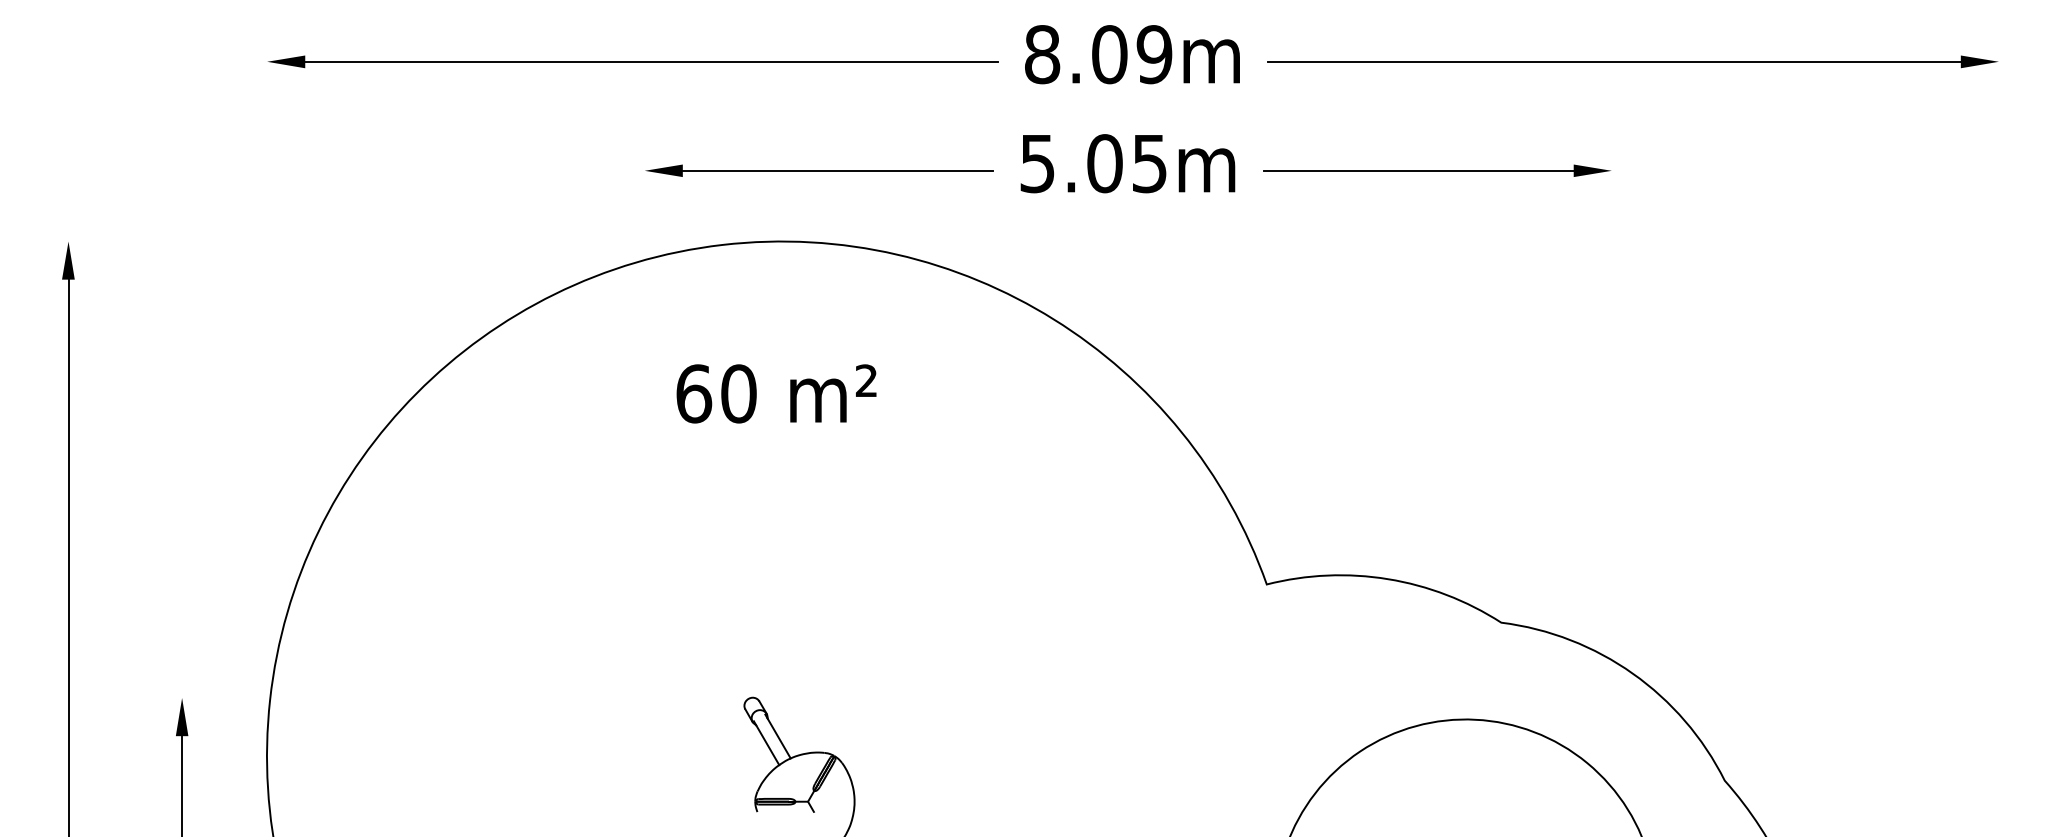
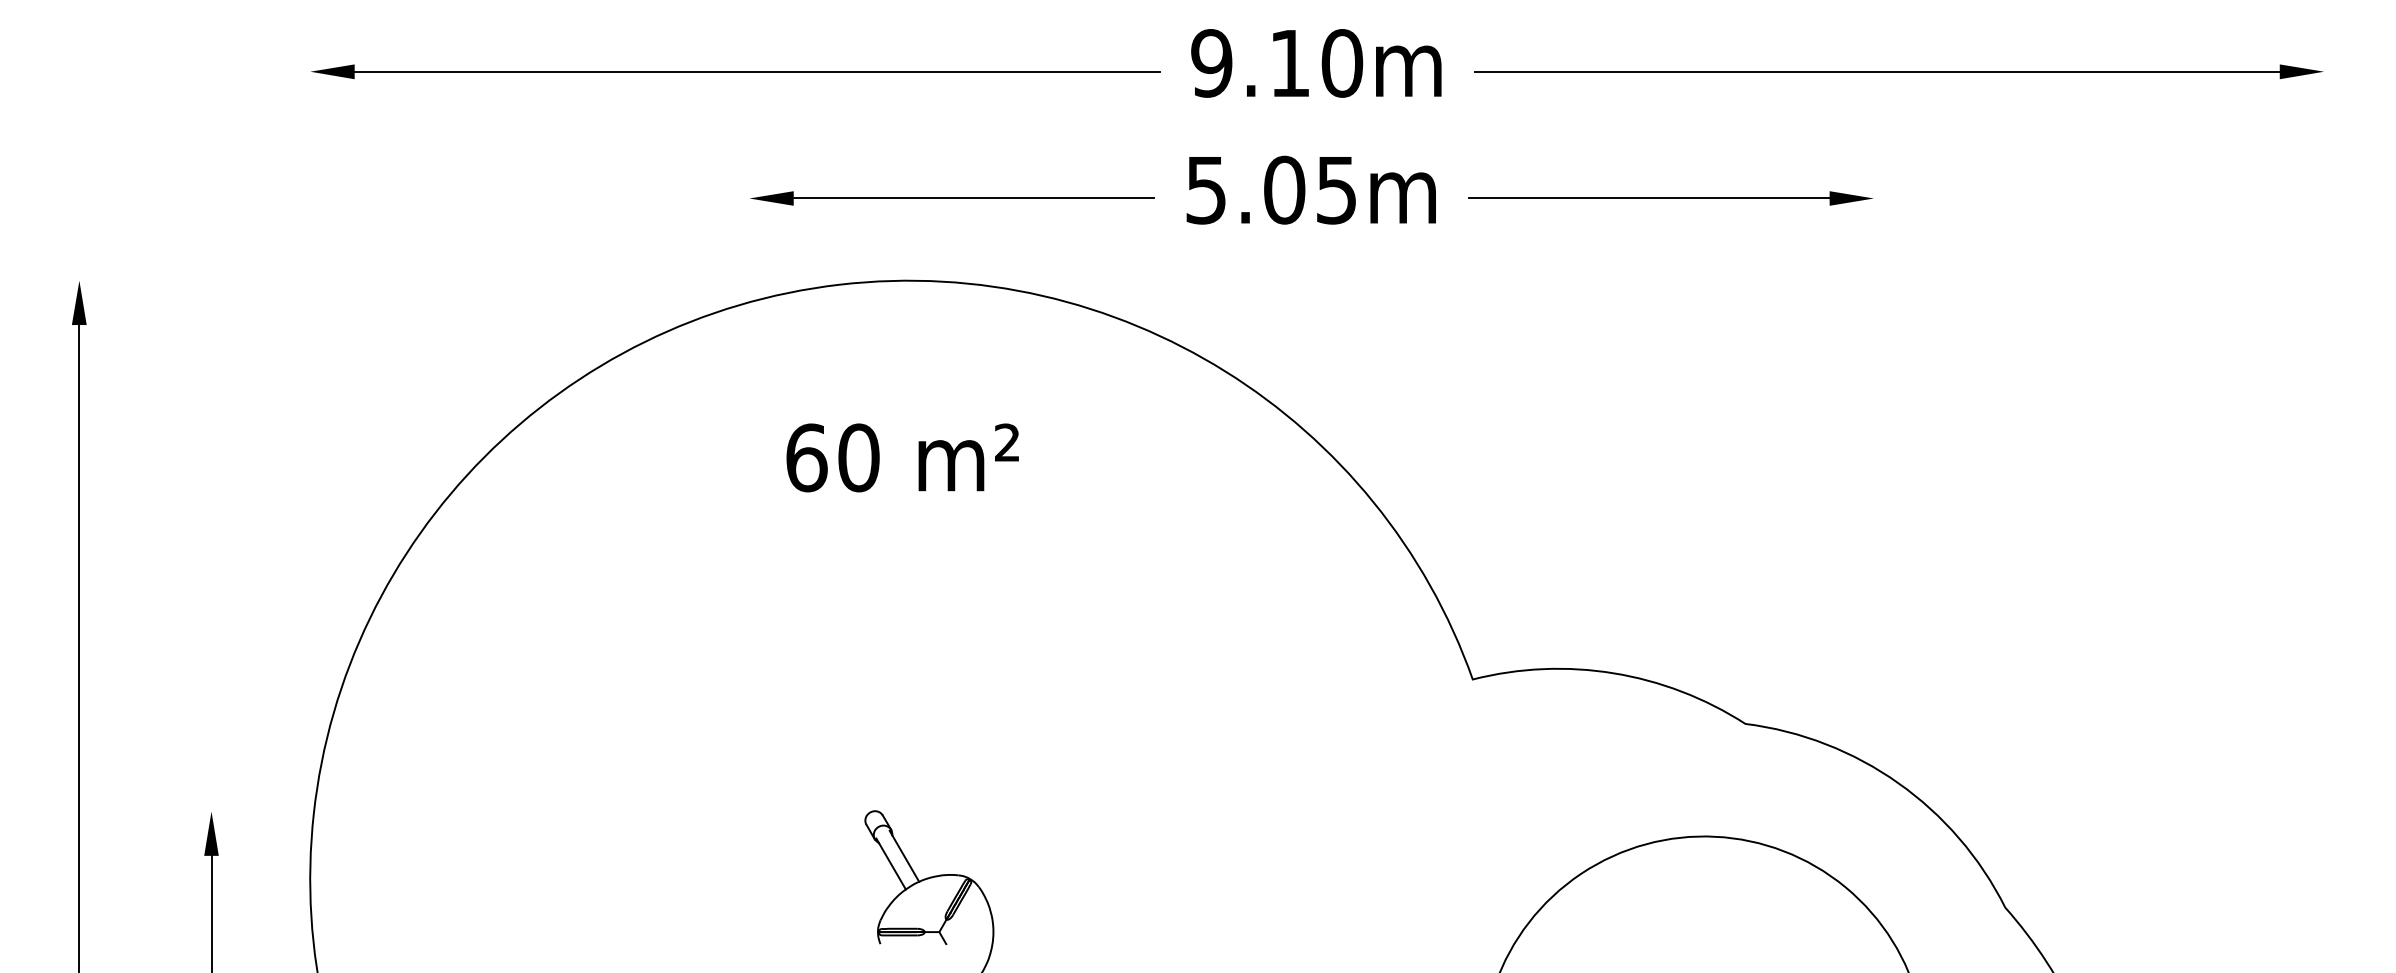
text: (1098, 54) -> (1277, 63), 8.09m -> 9.10m

